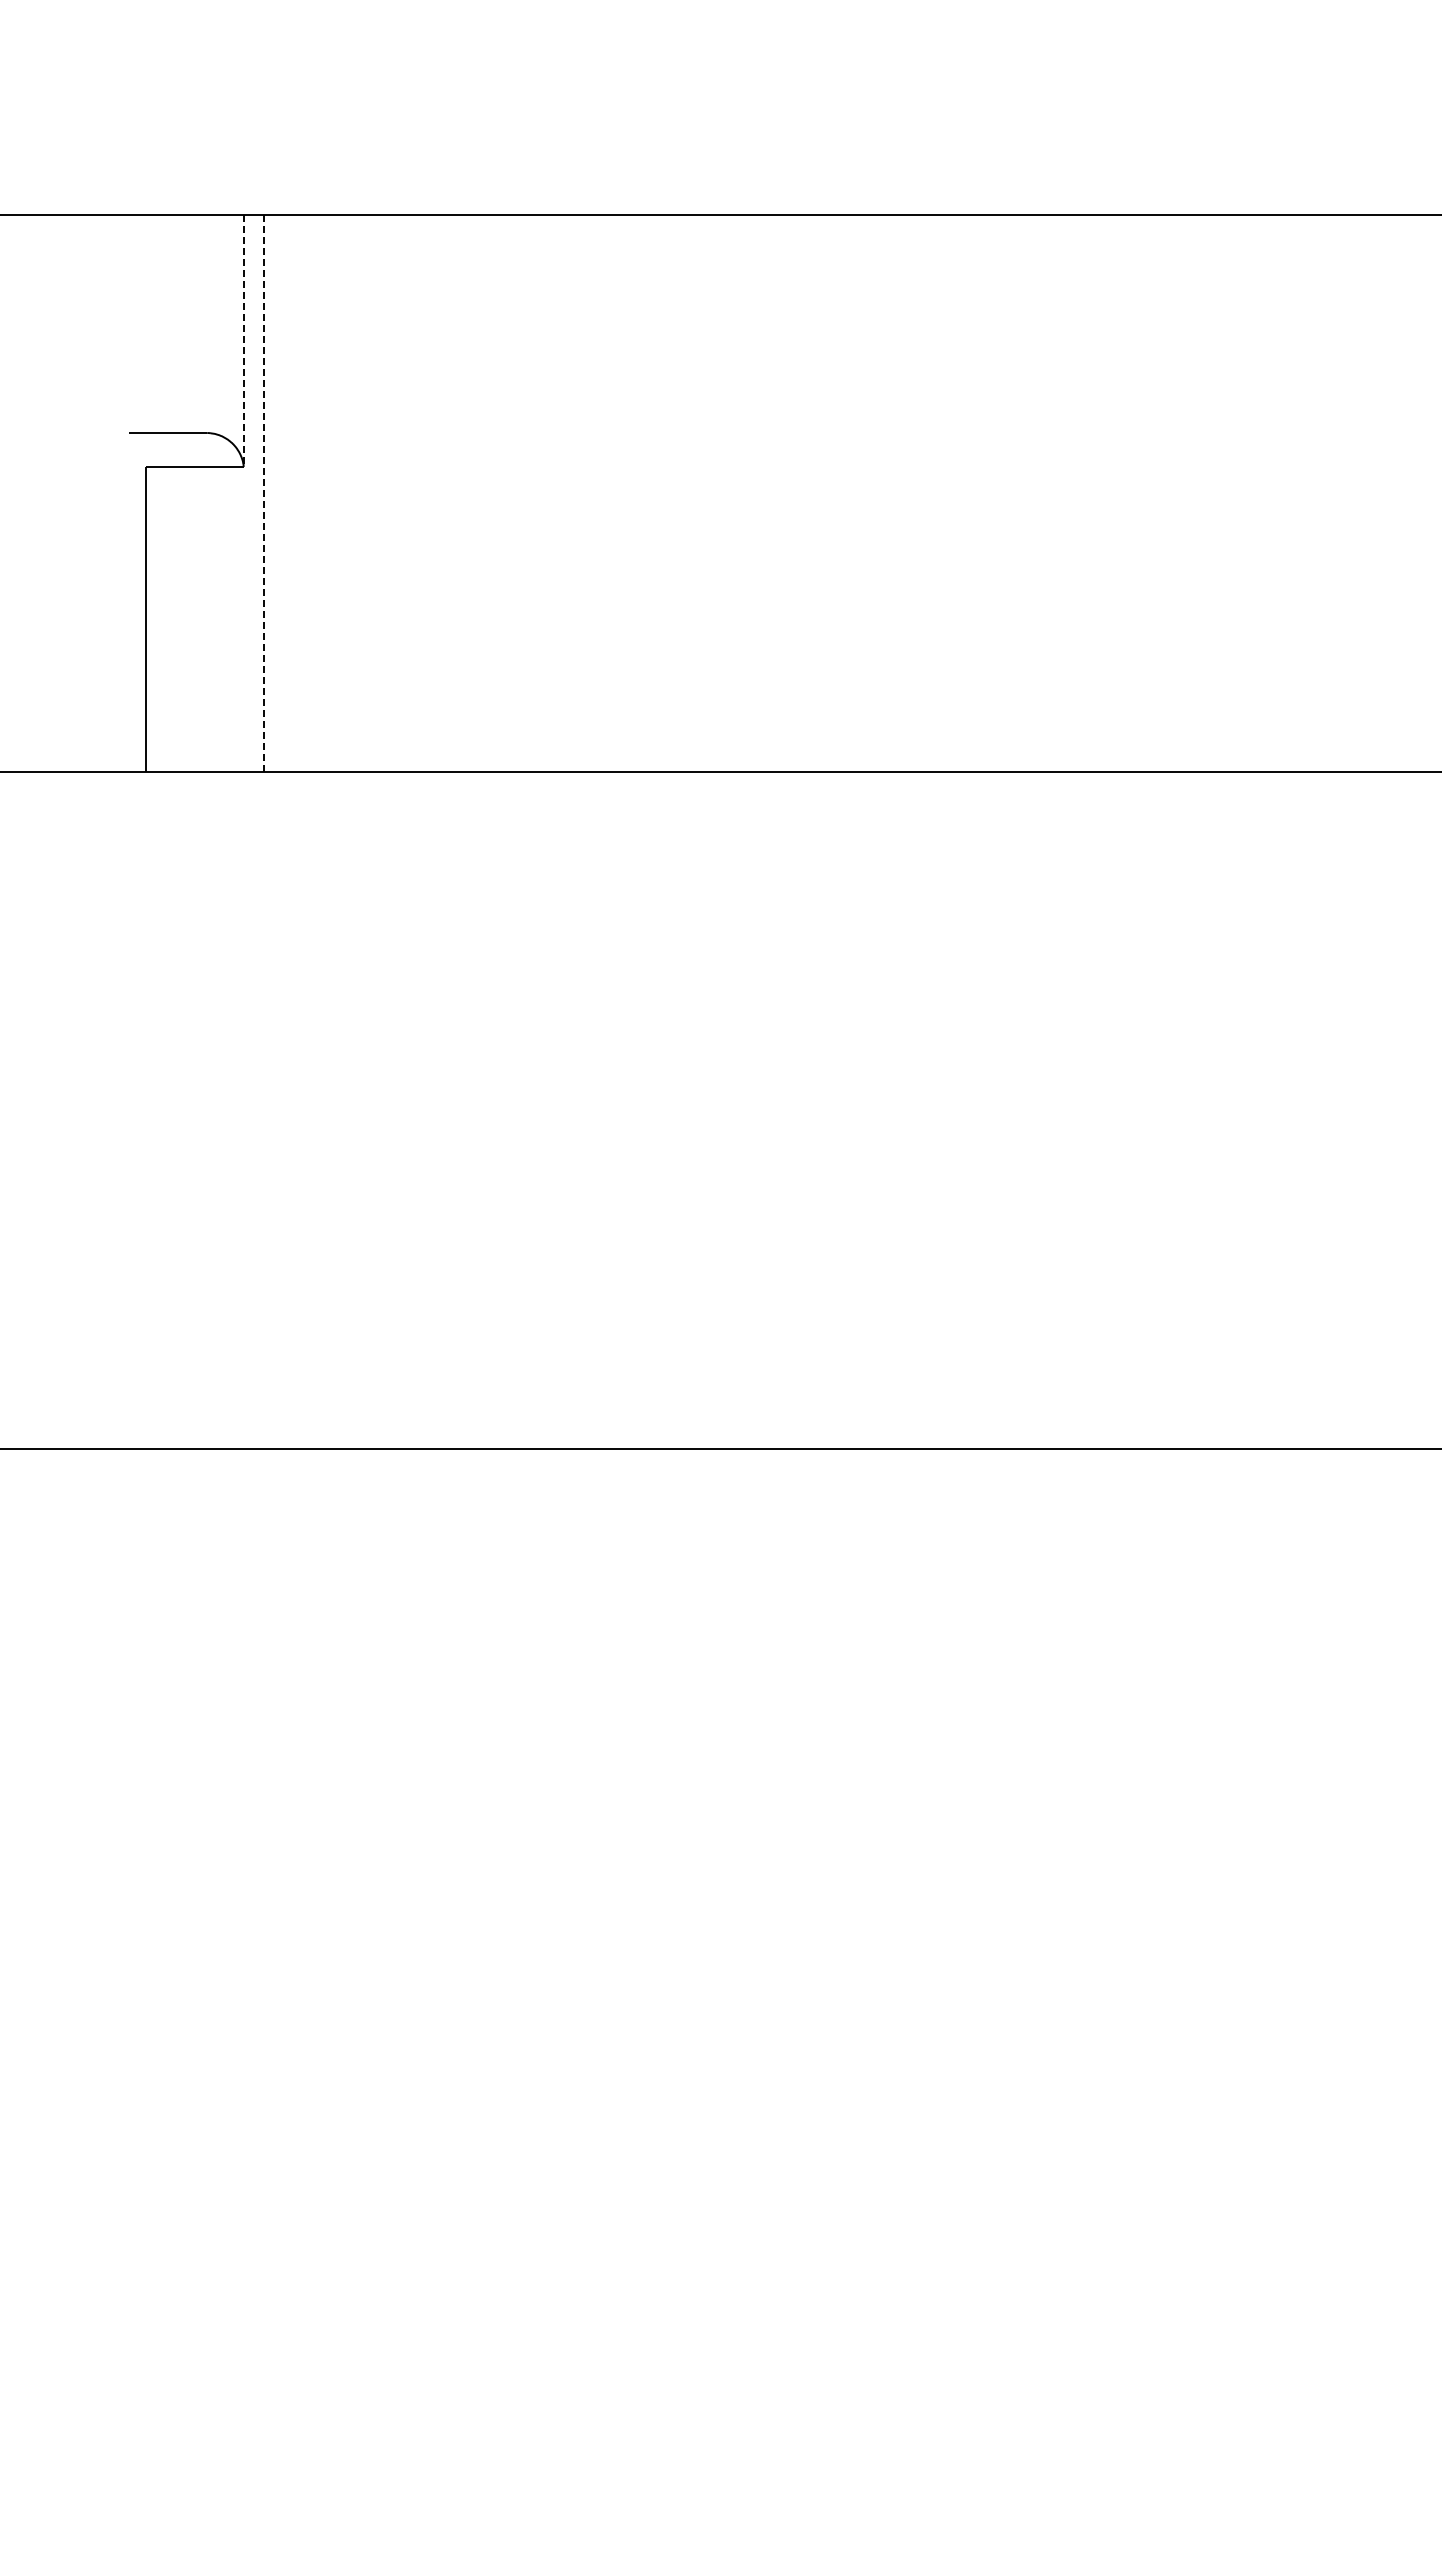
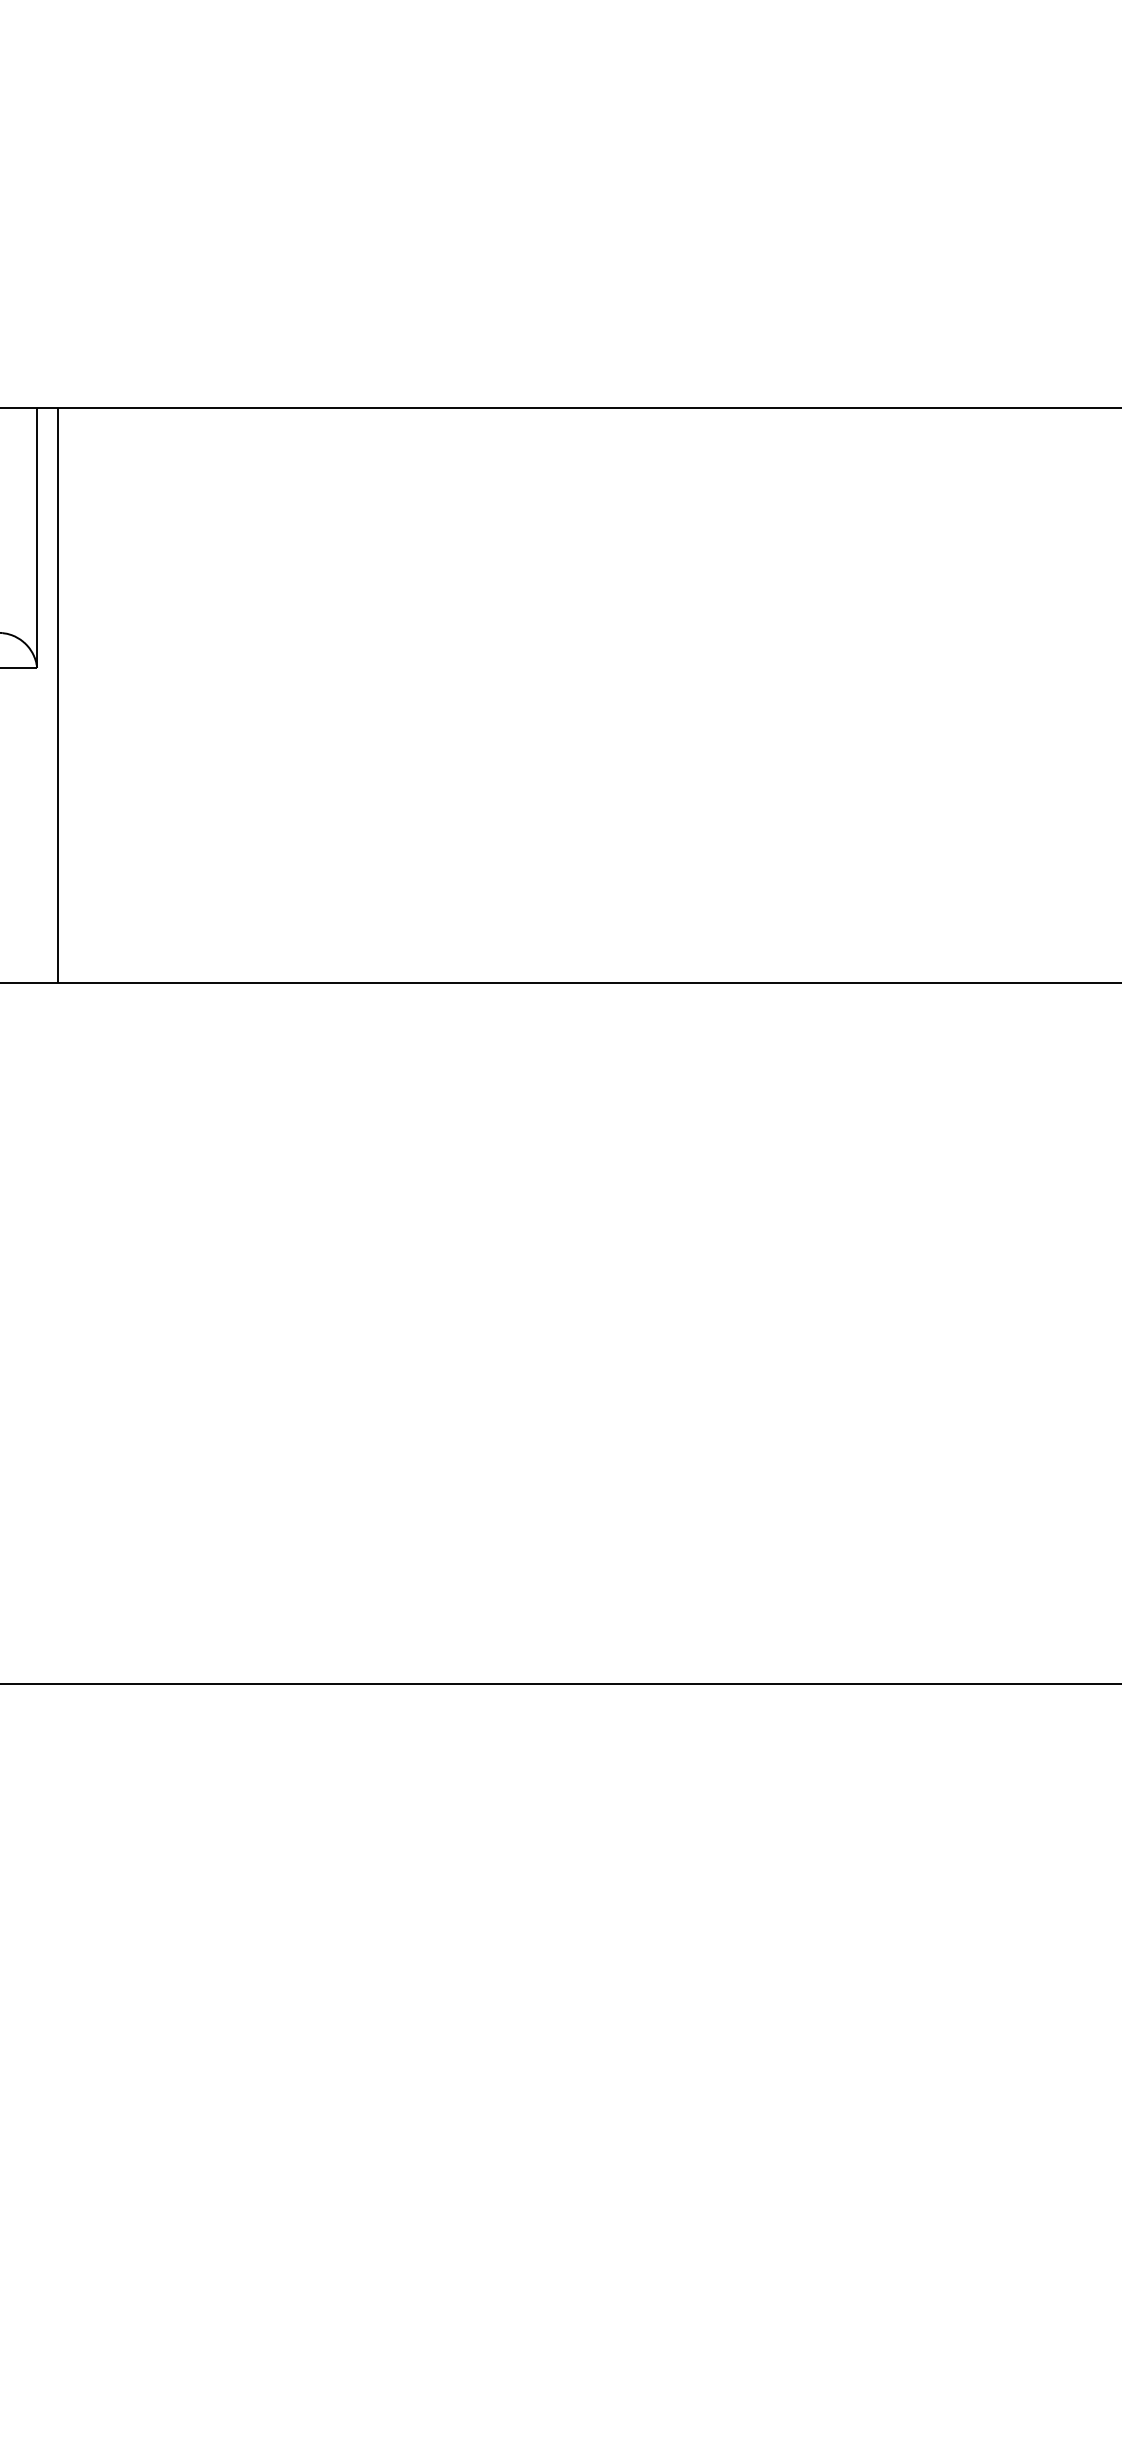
line: (243, 341) -> (36, 538), dashed -> solid
line: (264, 494) -> (58, 696), dashed -> solid

